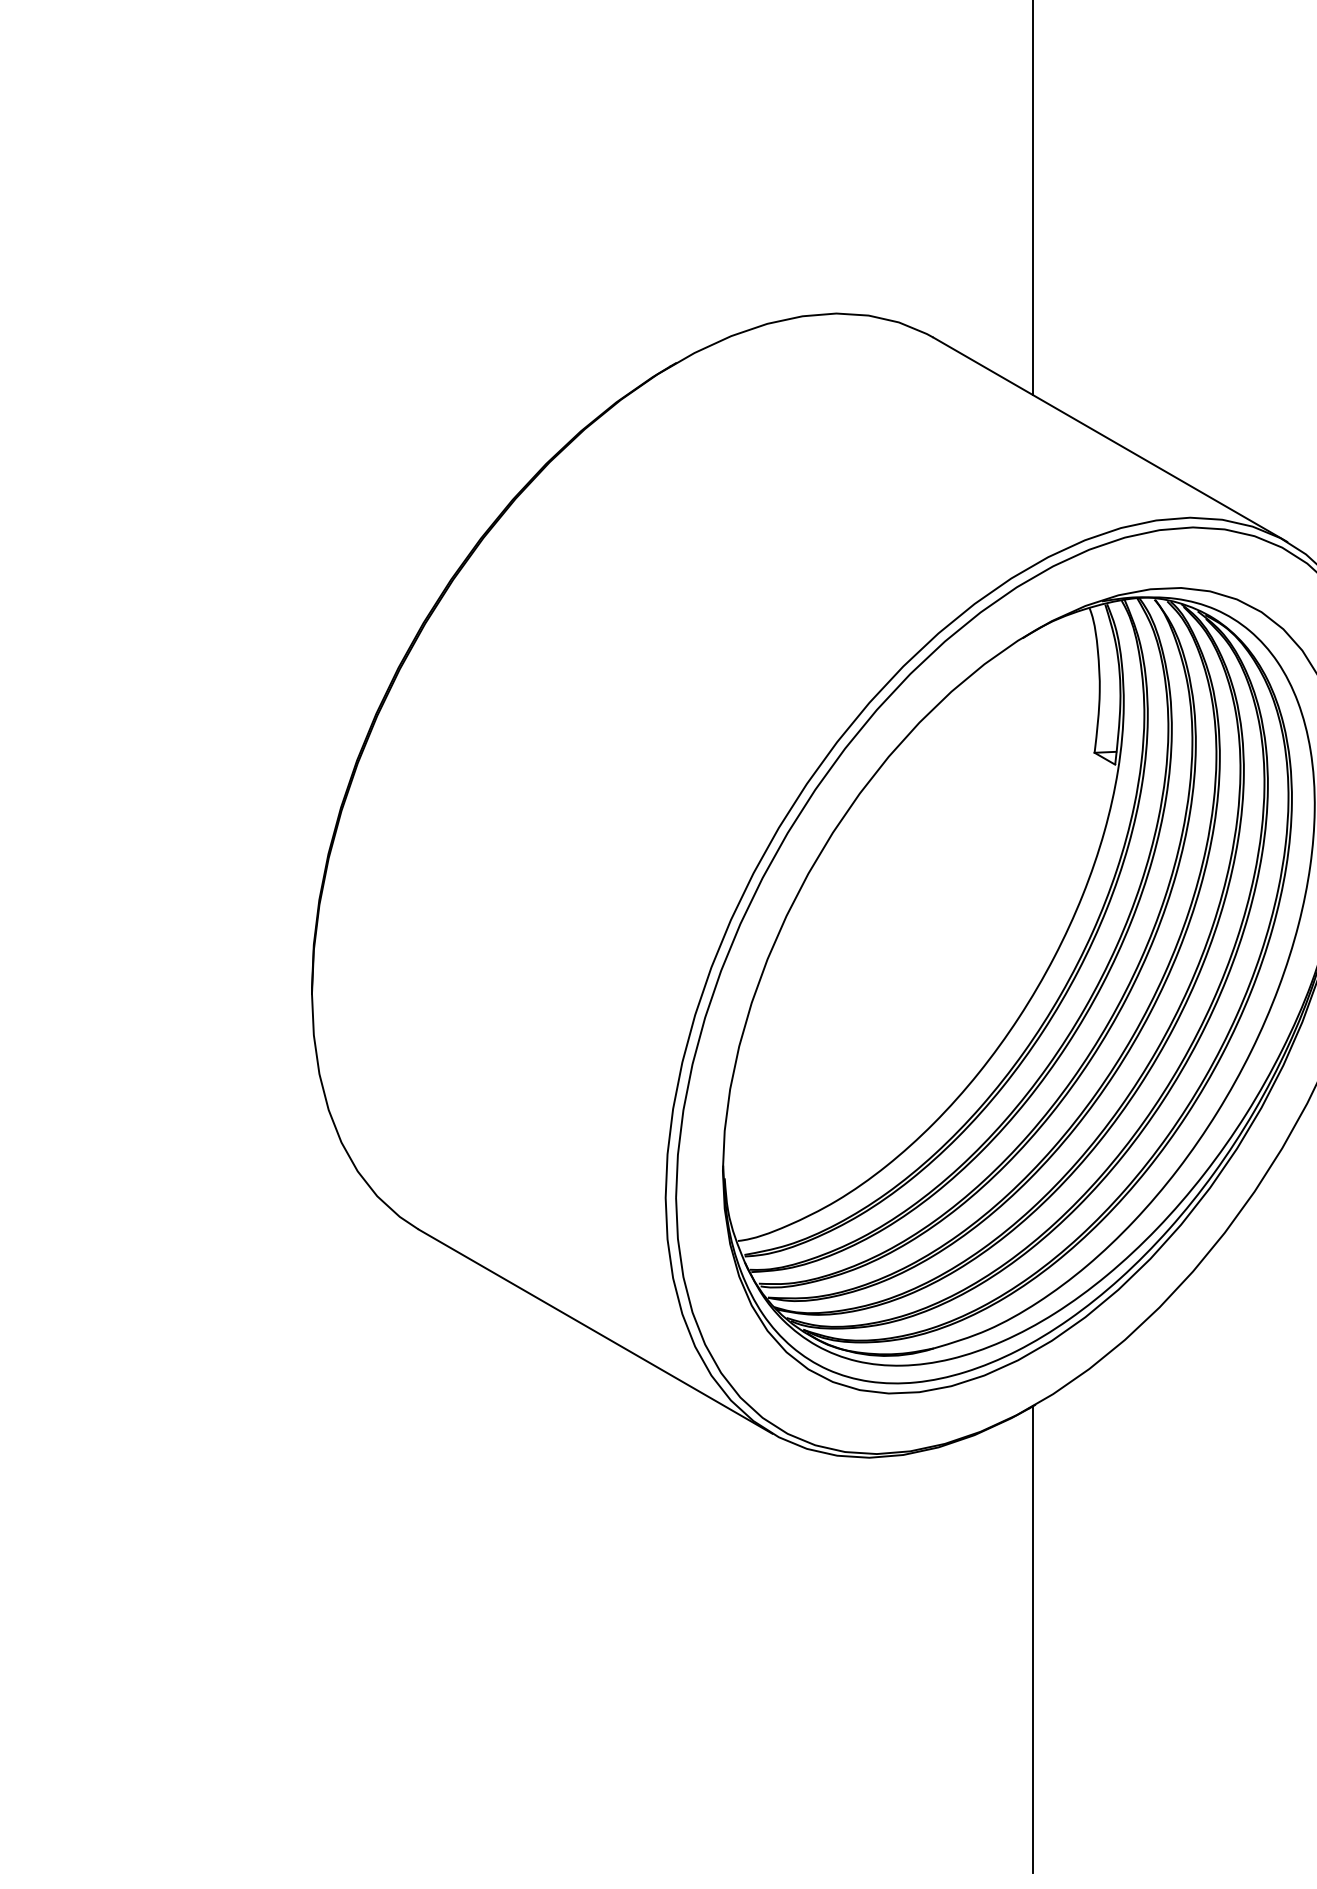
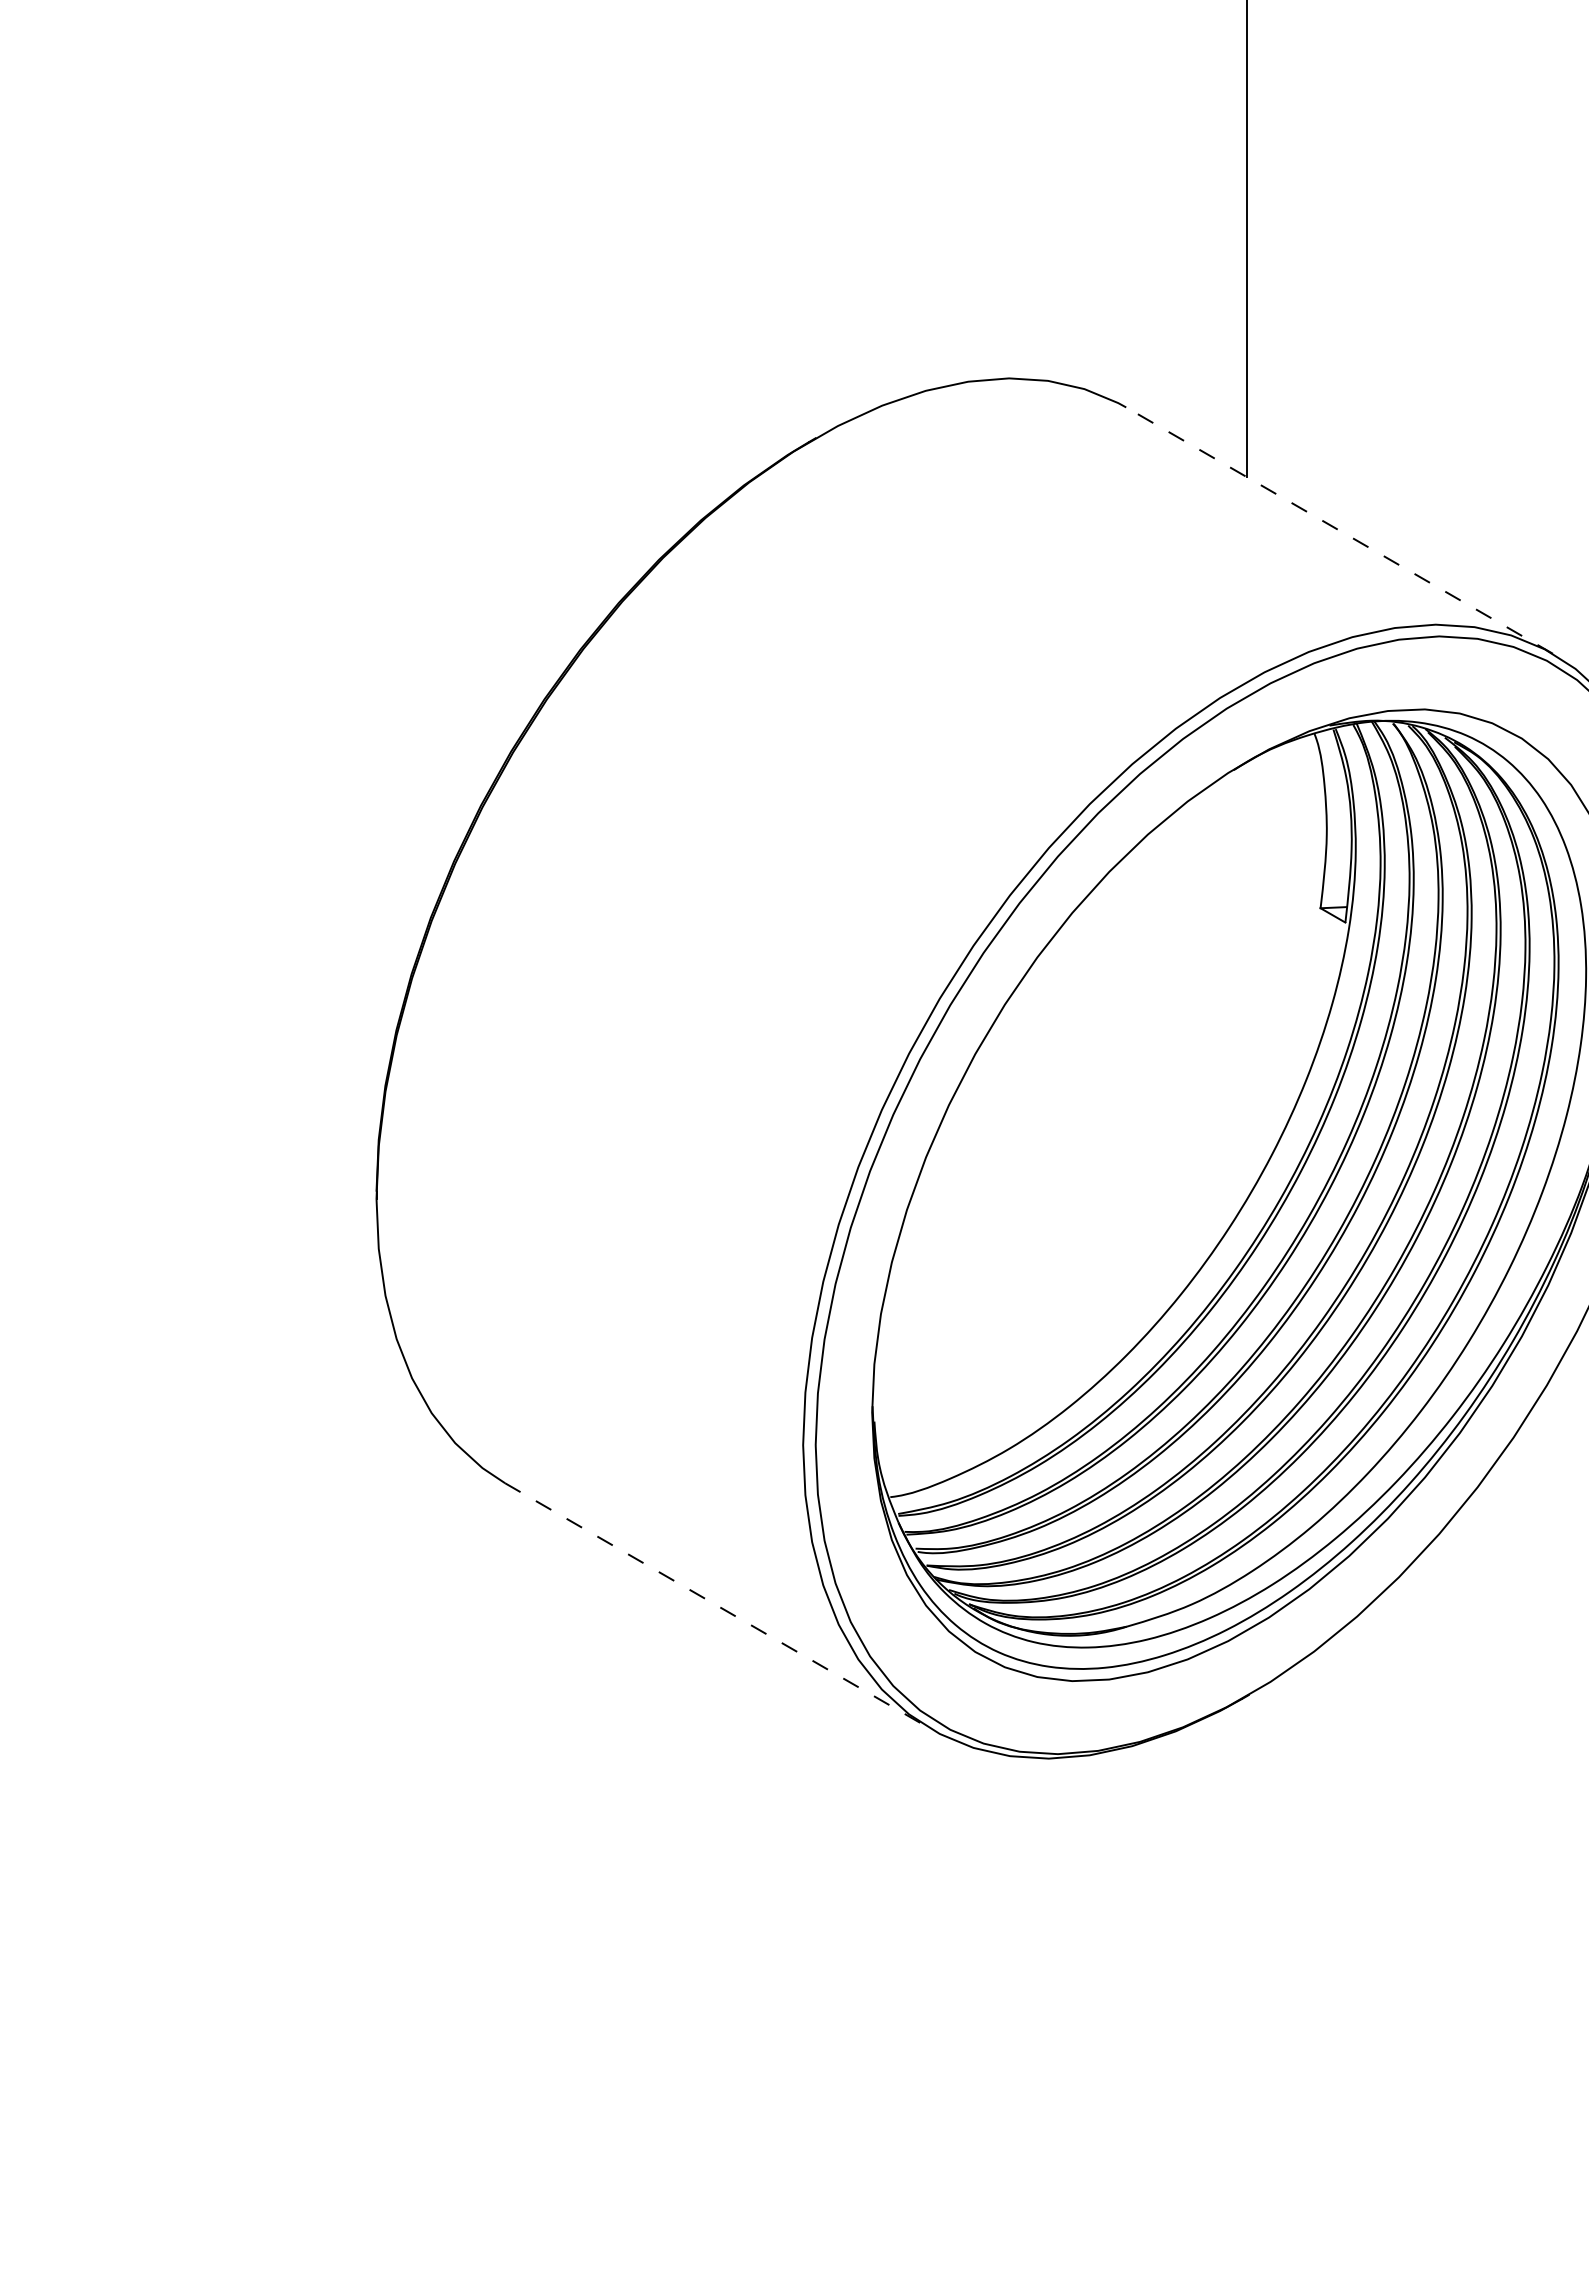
line: (1110, 439) -> (1339, 530), solid -> dashed
line: (595, 1331) -> (718, 1606), solid -> dashed
line: (1033, 1639) -> (1246, 1977), removed

